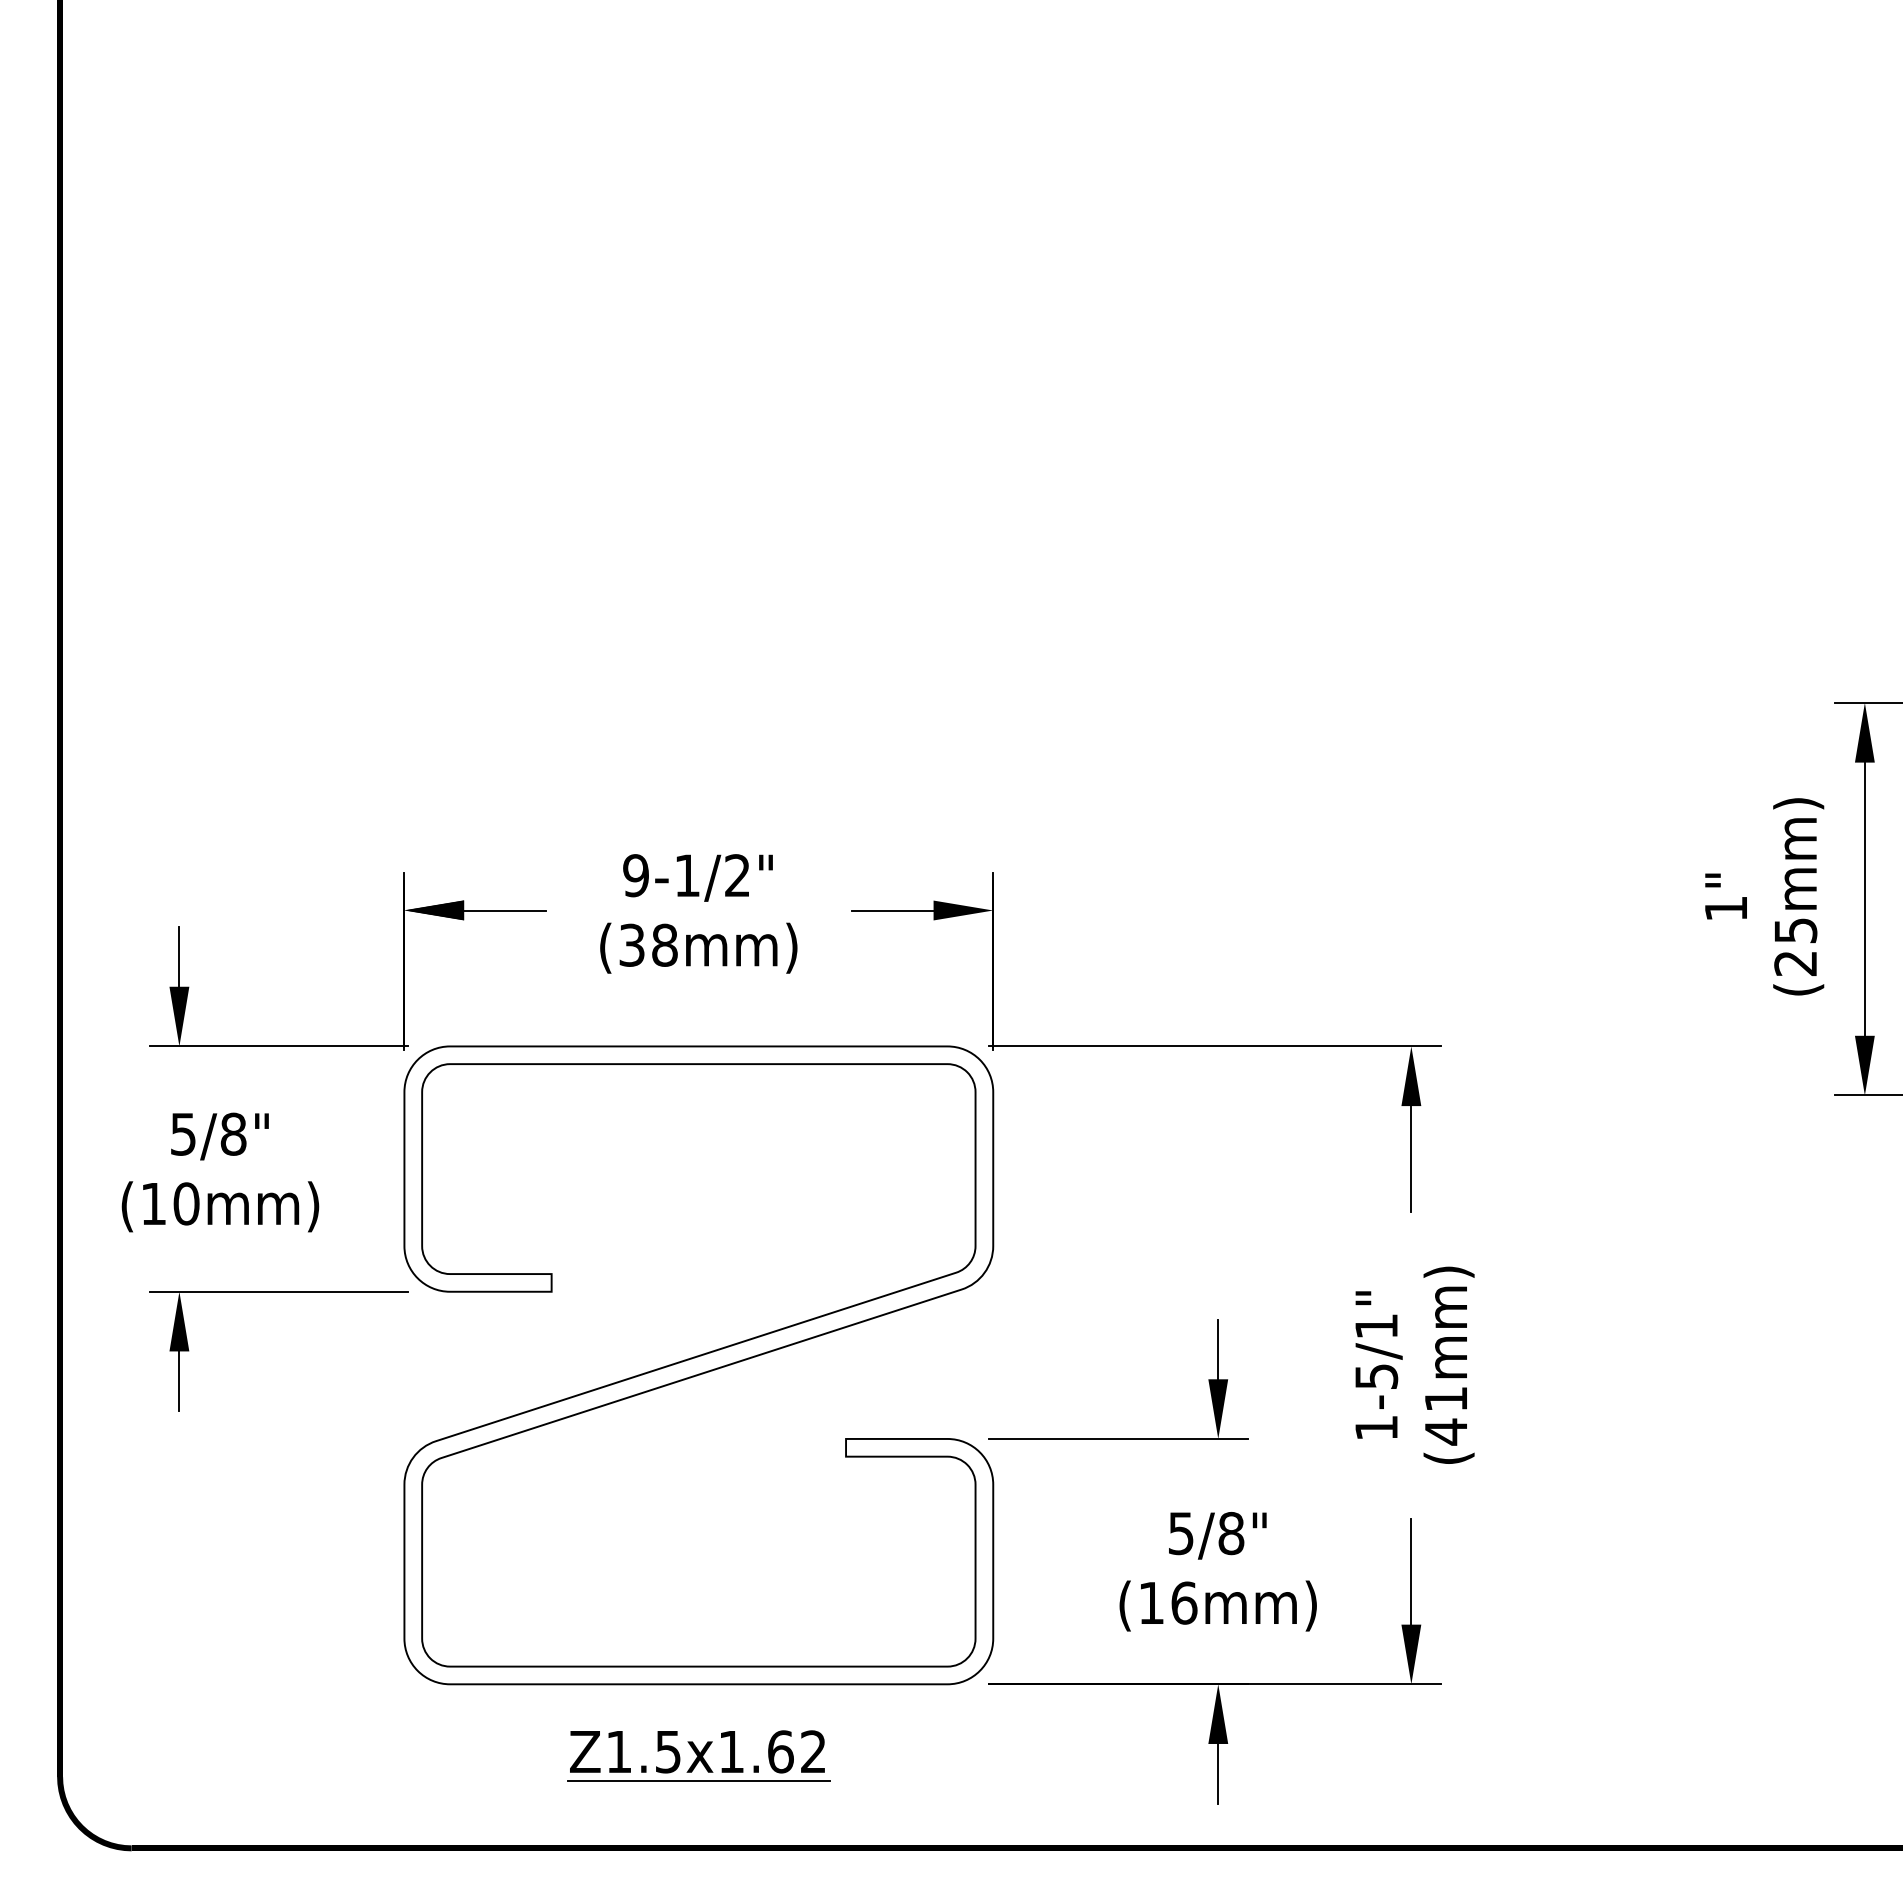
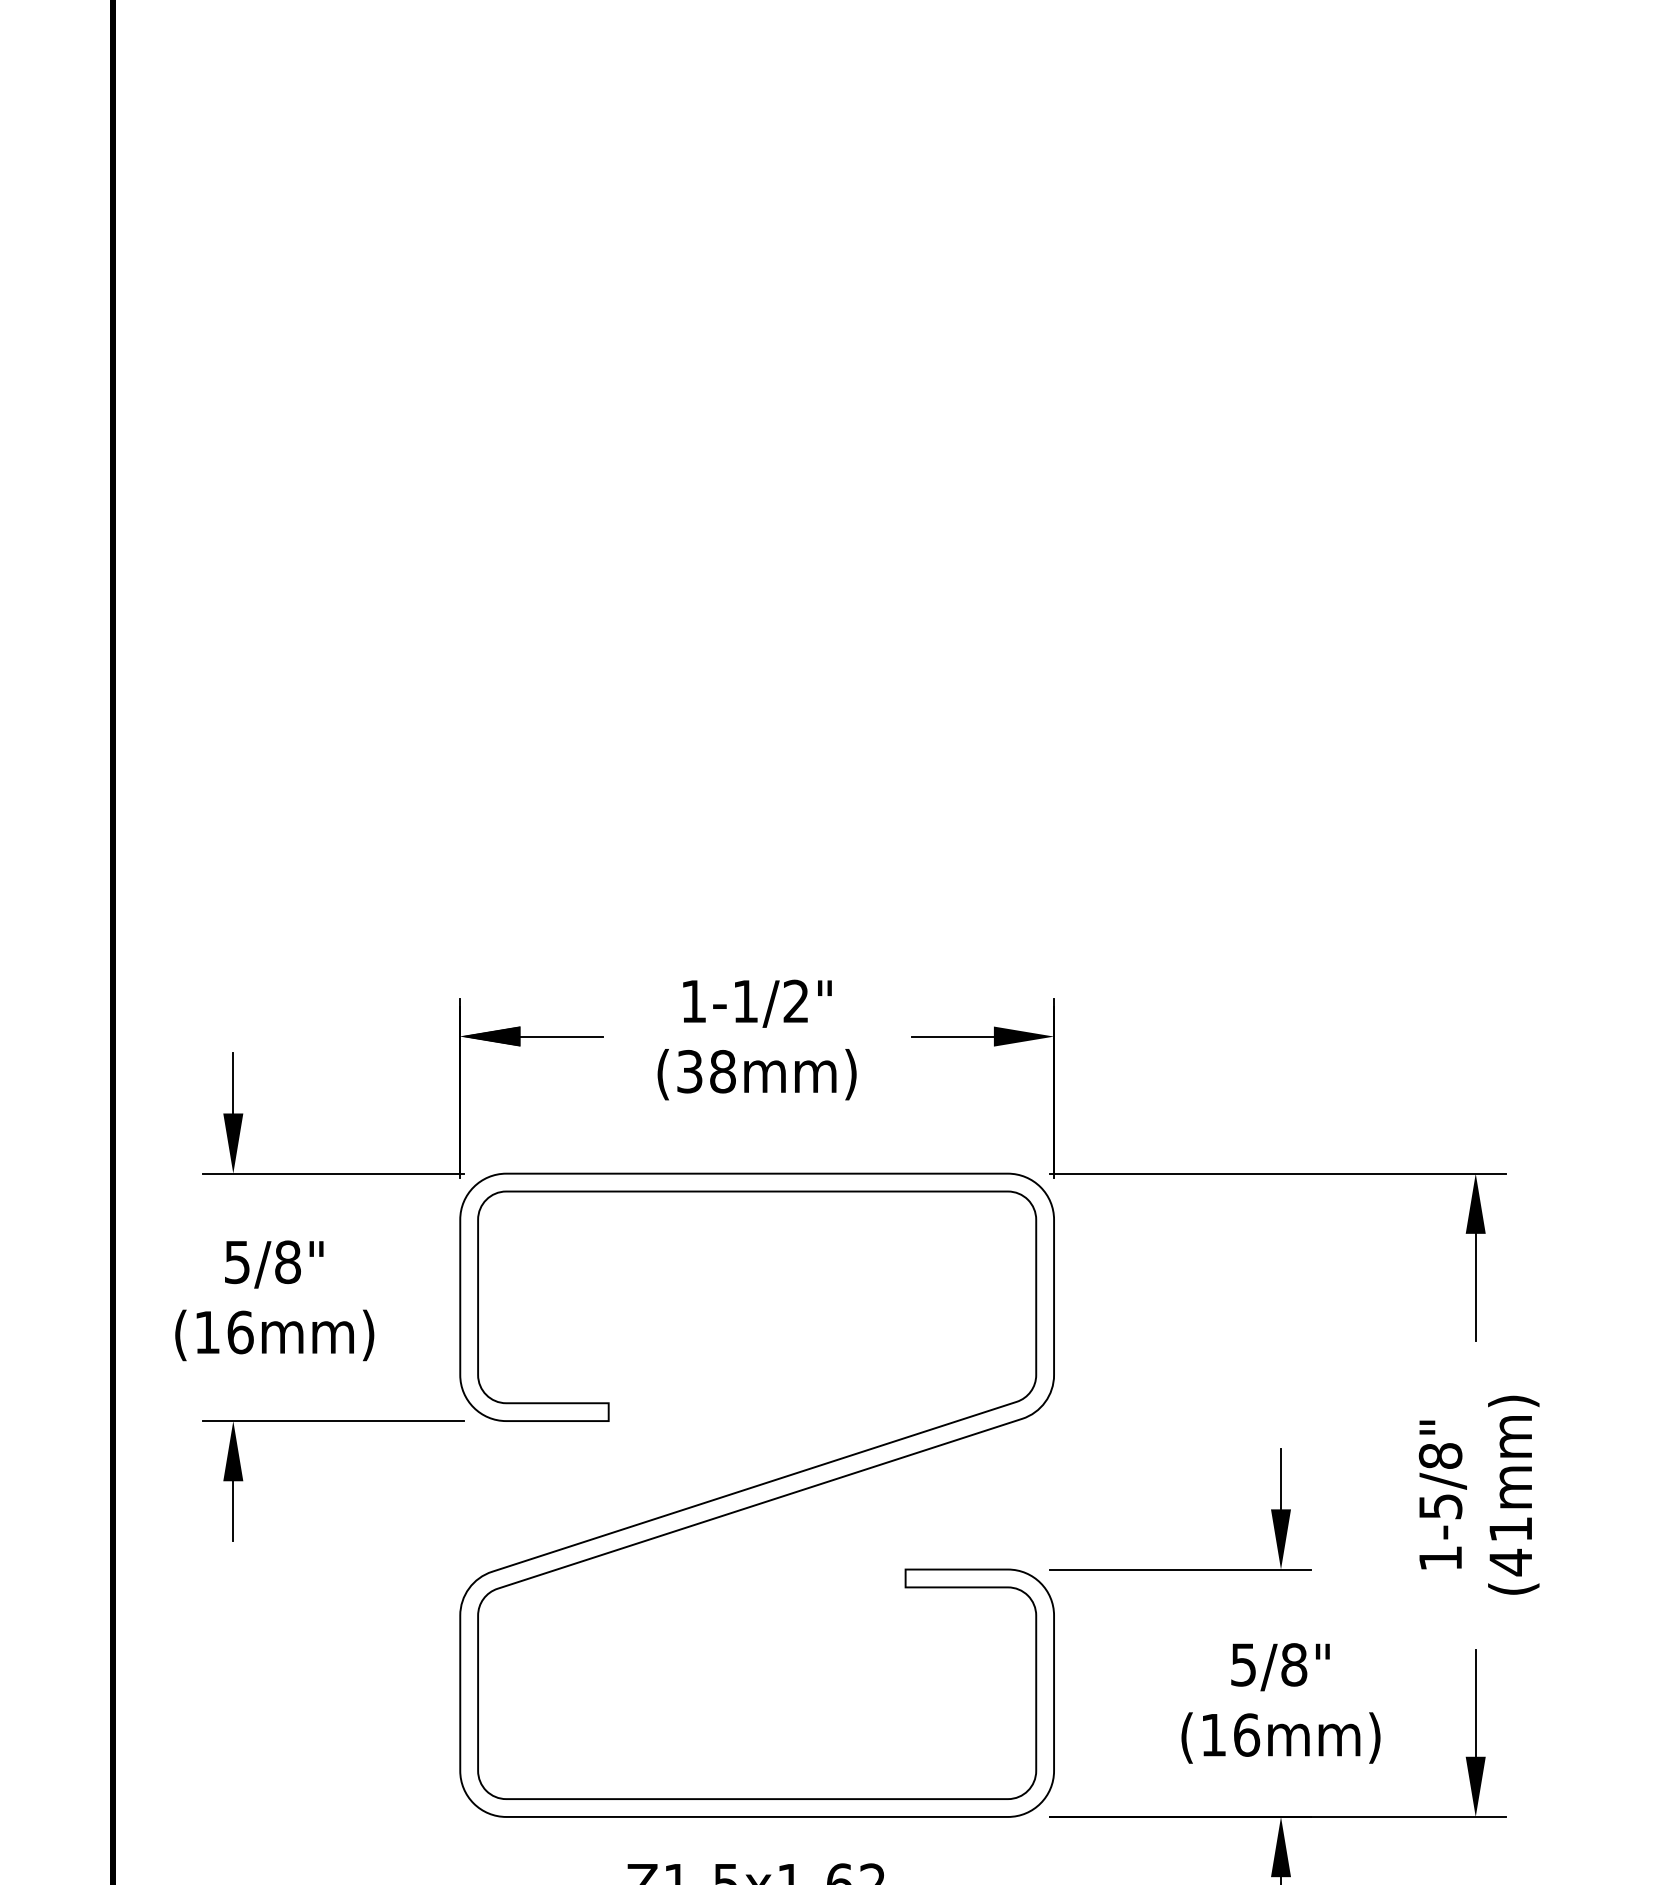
text: (635, 875) -> (693, 1001), 9-1/2" -> 1-1/2"
text: (186, 1203) -> (240, 1332), (10mm) -> (16mm)
text: (1376, 1326) -> (1440, 1456), 1-5/1" -> 1-5/8"

